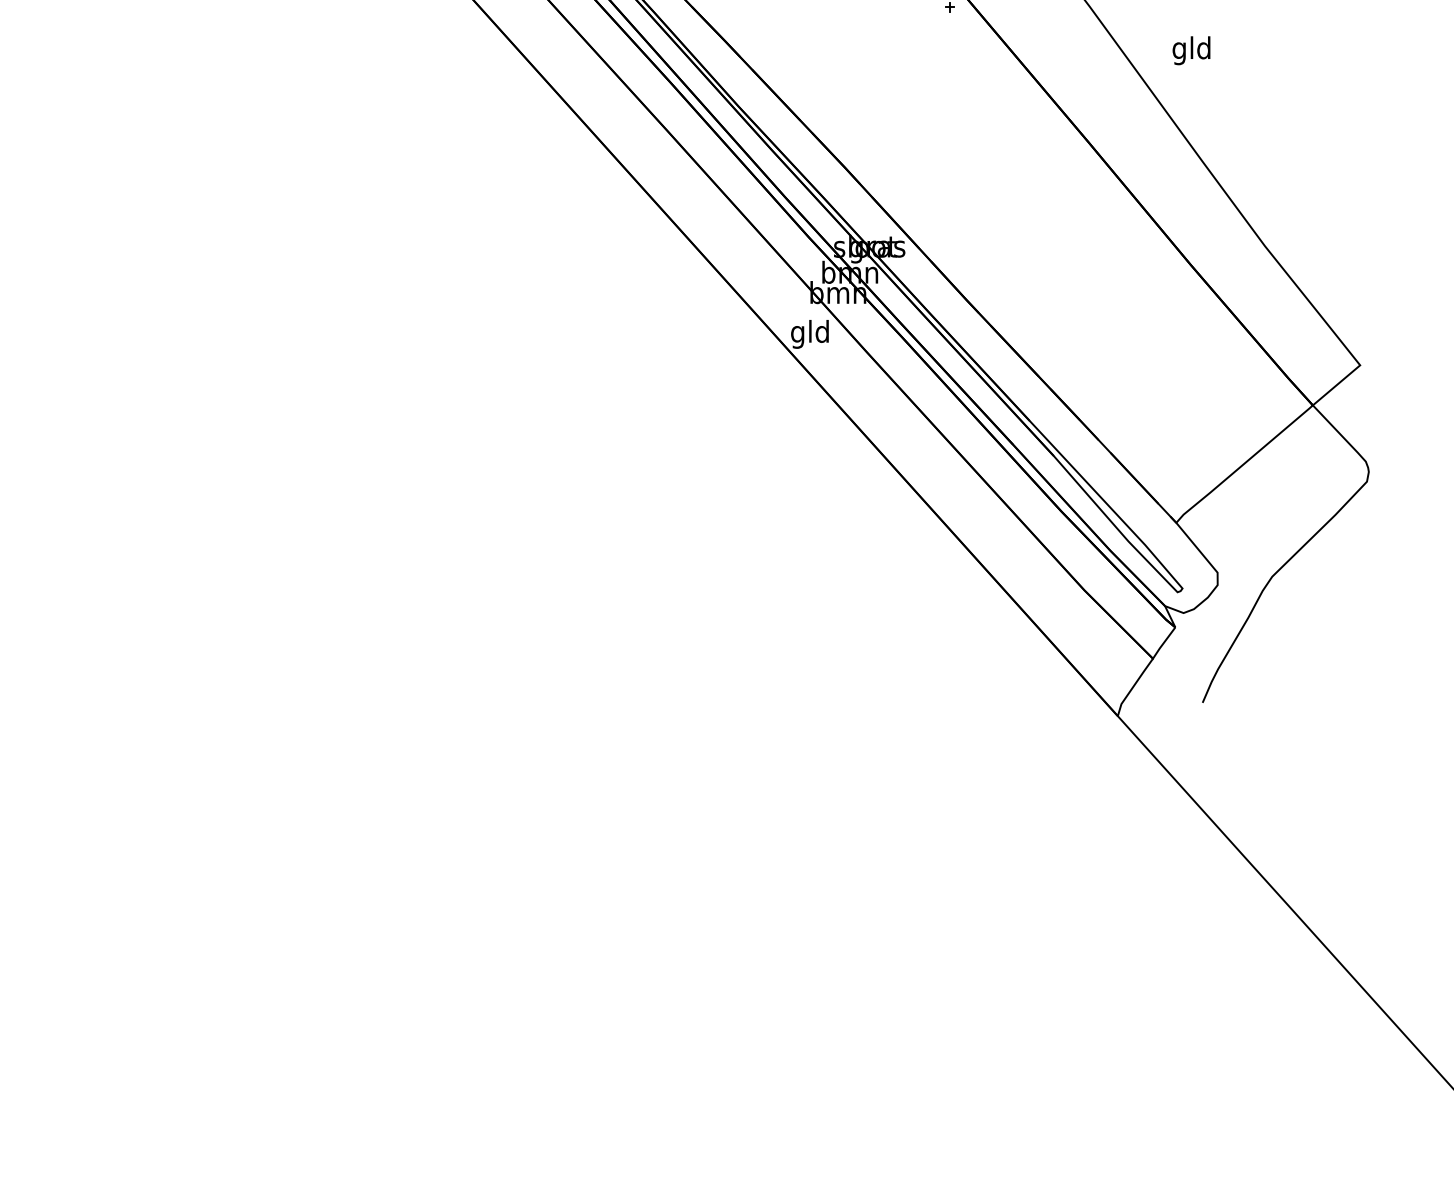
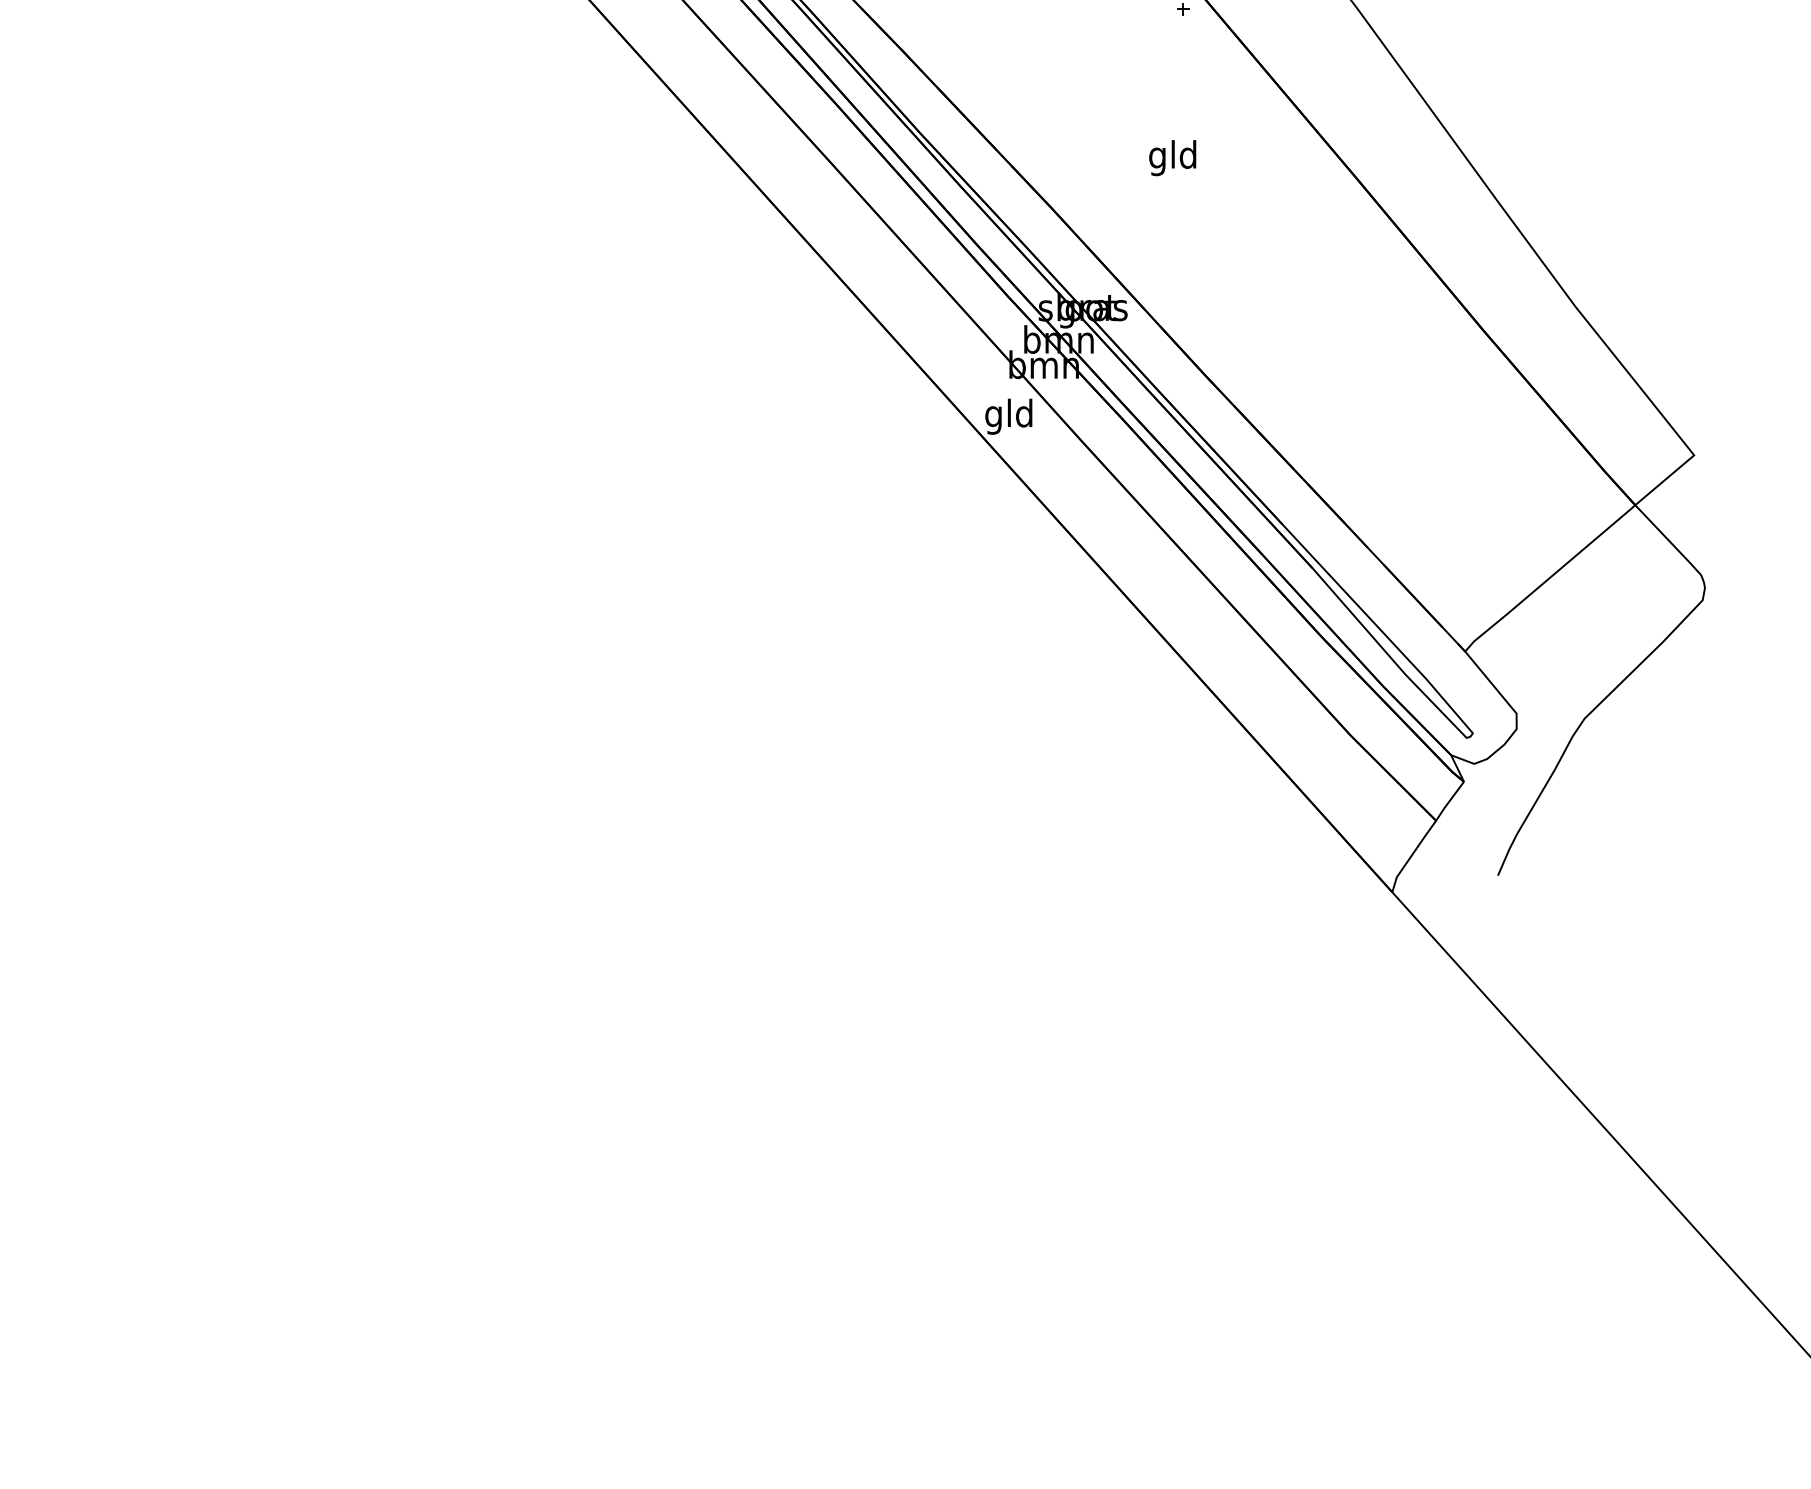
text: (1191, 50) -> (1172, 157), moved

